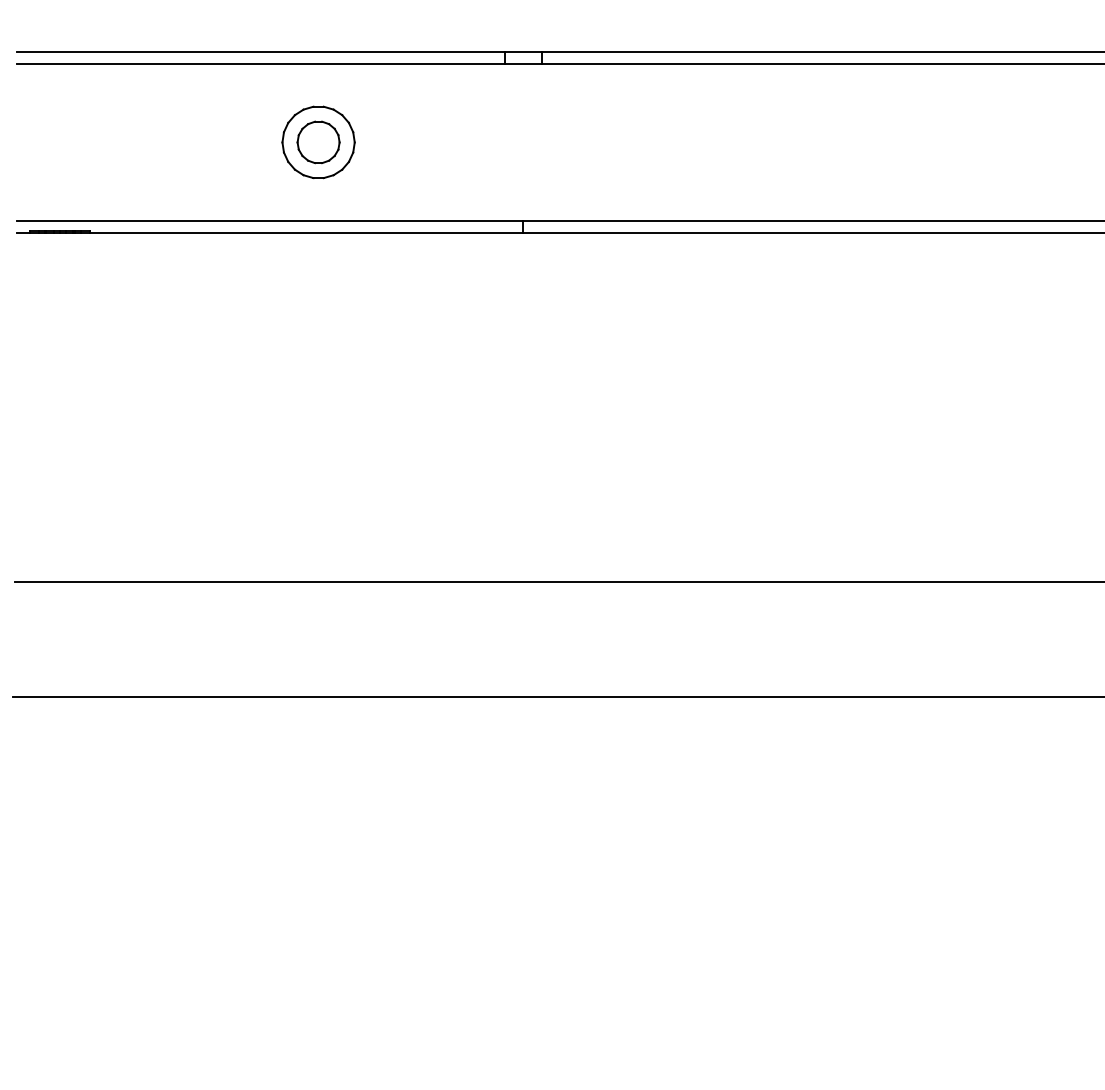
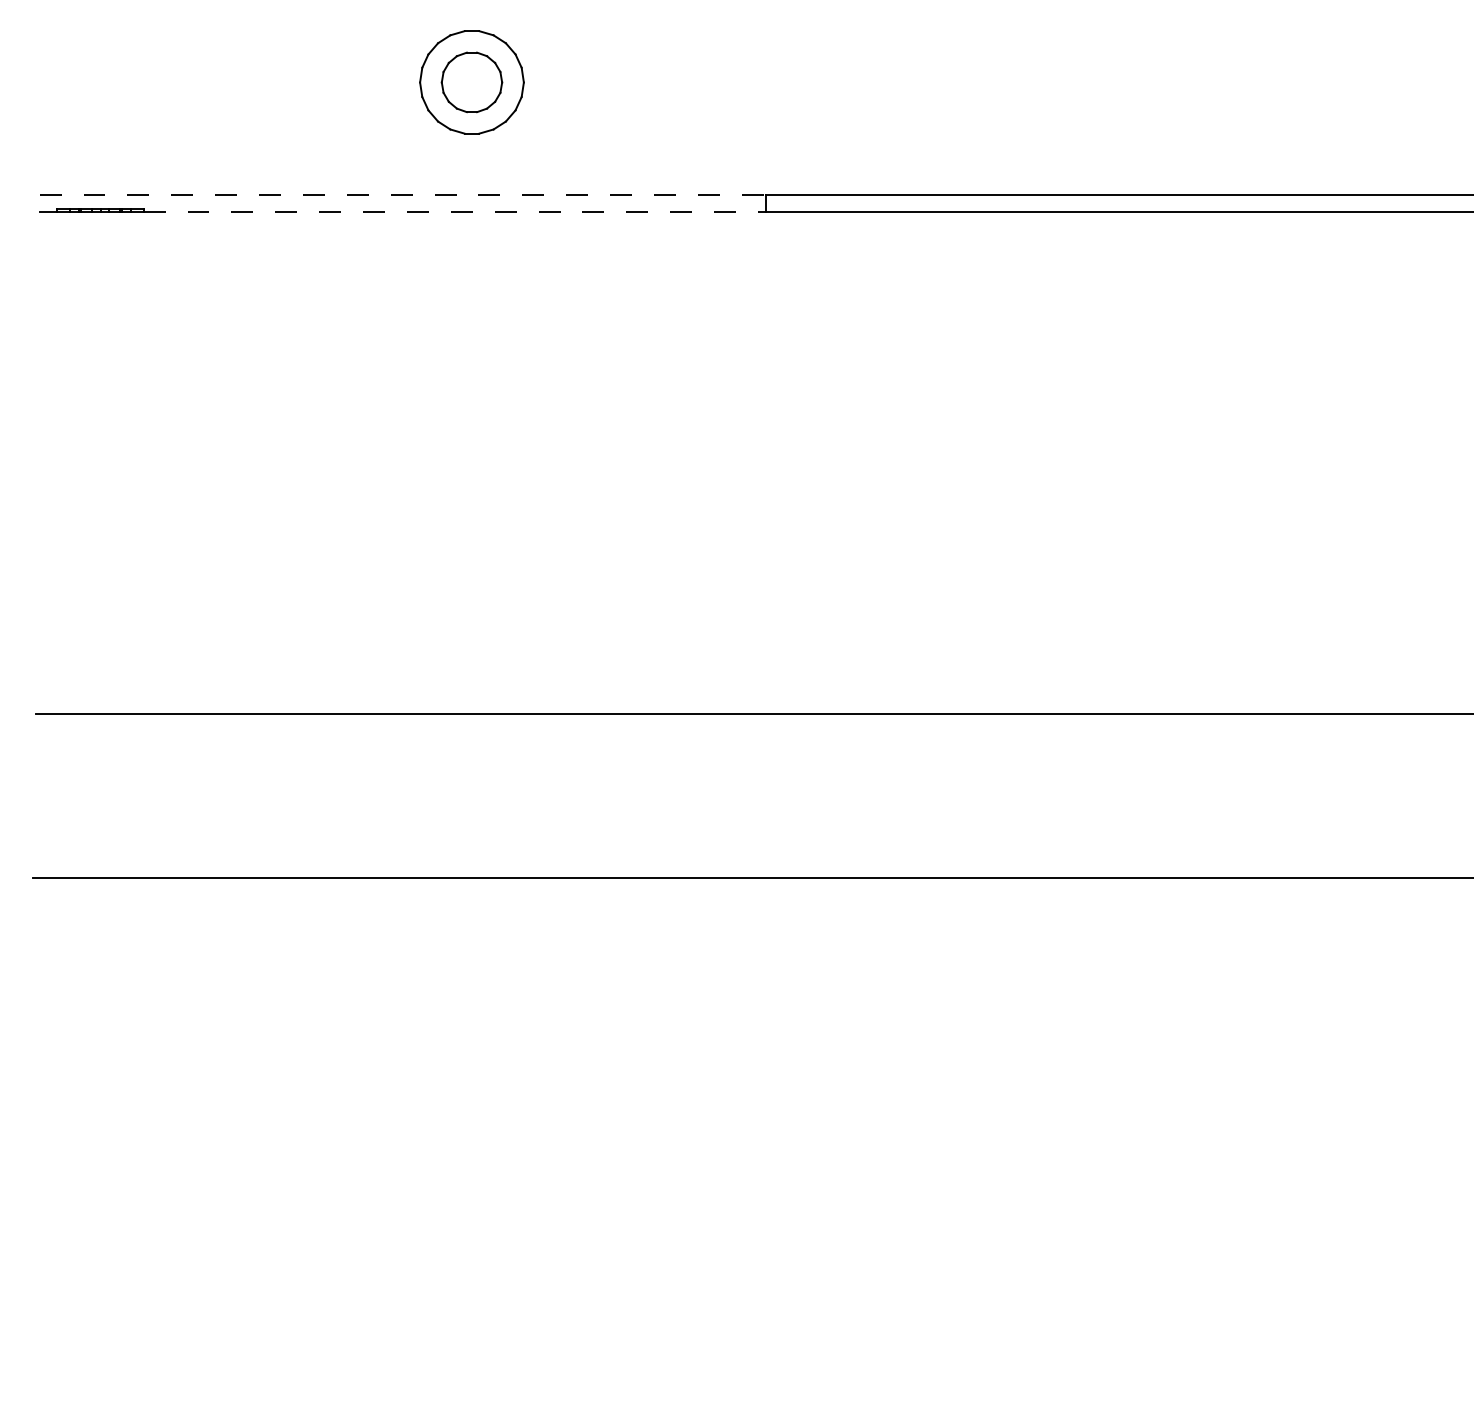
line: (270, 220) -> (402, 194), solid -> dashed
line: (306, 232) -> (454, 211), solid -> dashed

